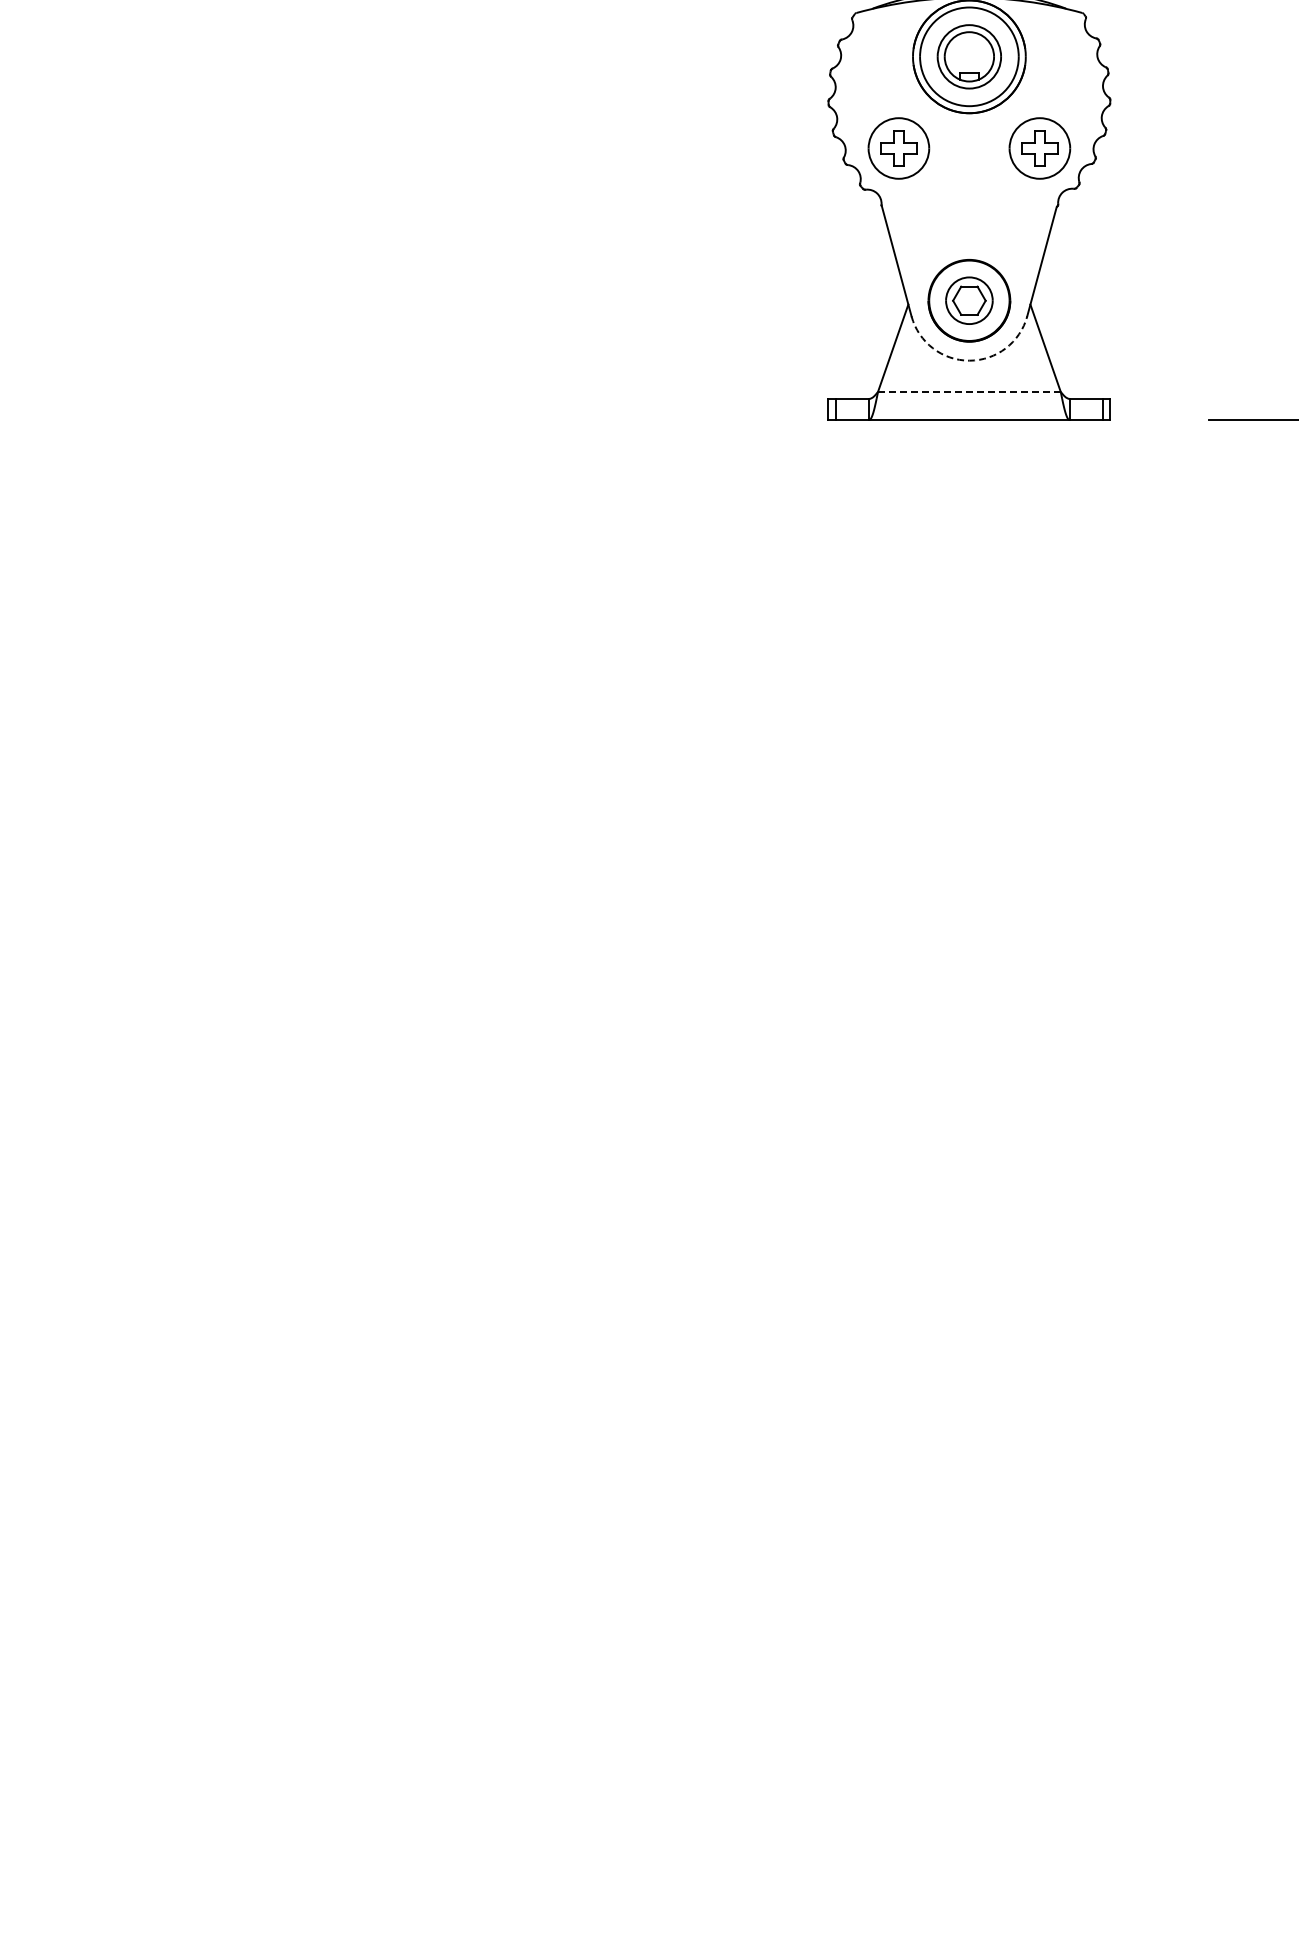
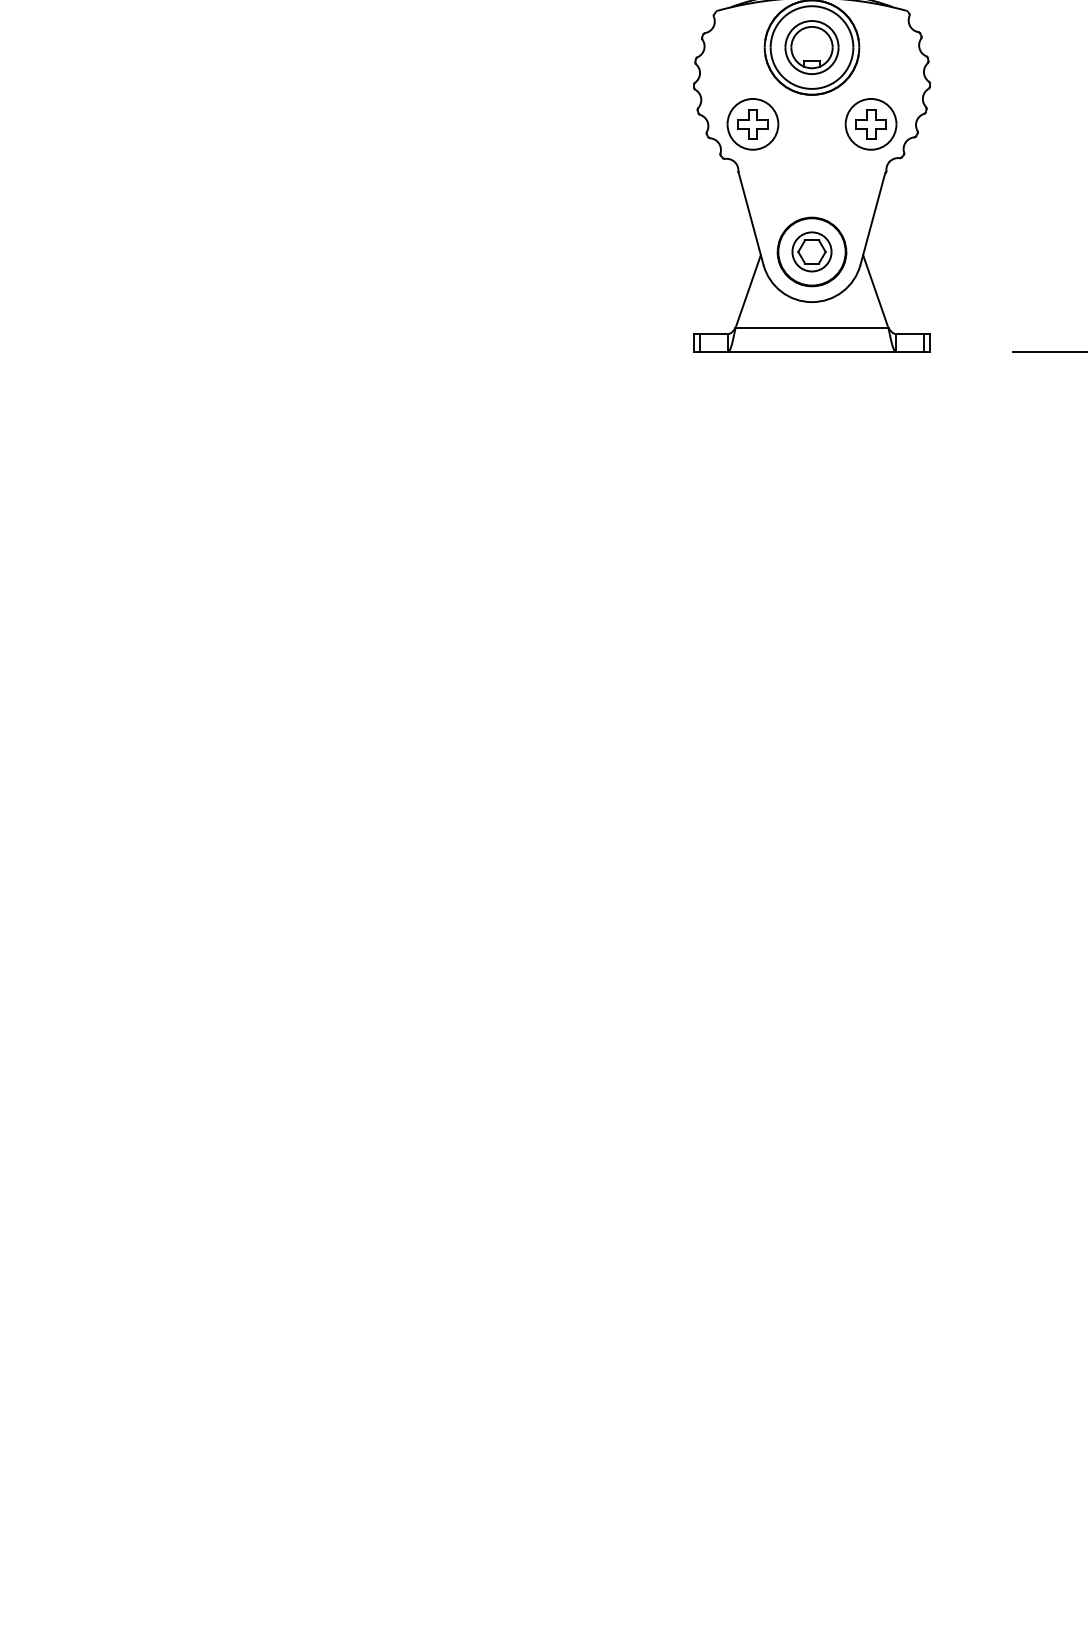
arc: (969, 360) -> (812, 301), dashed -> solid
line: (969, 391) -> (812, 327), dashed -> solid

